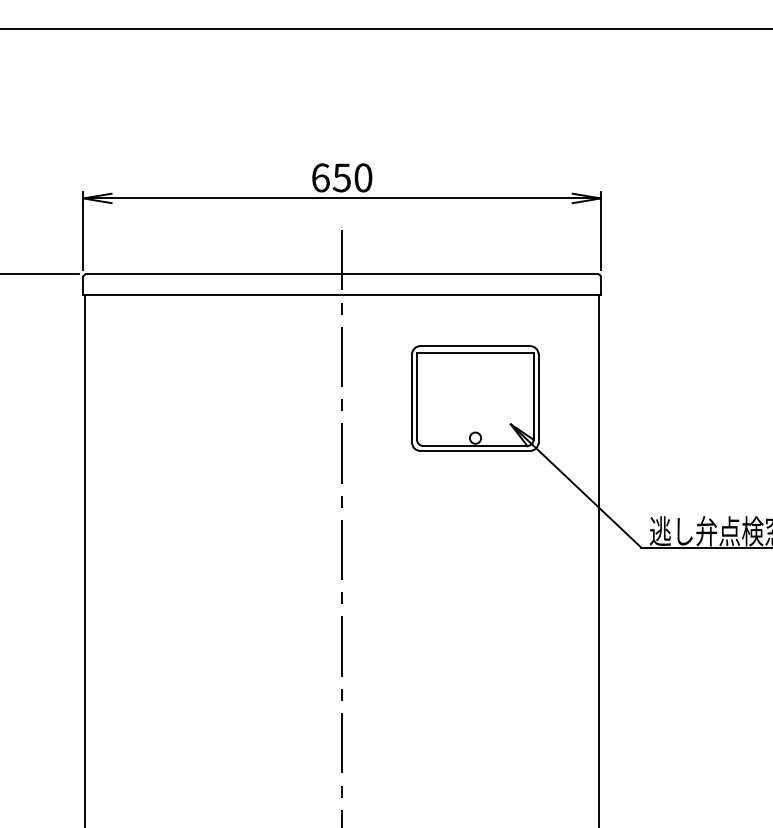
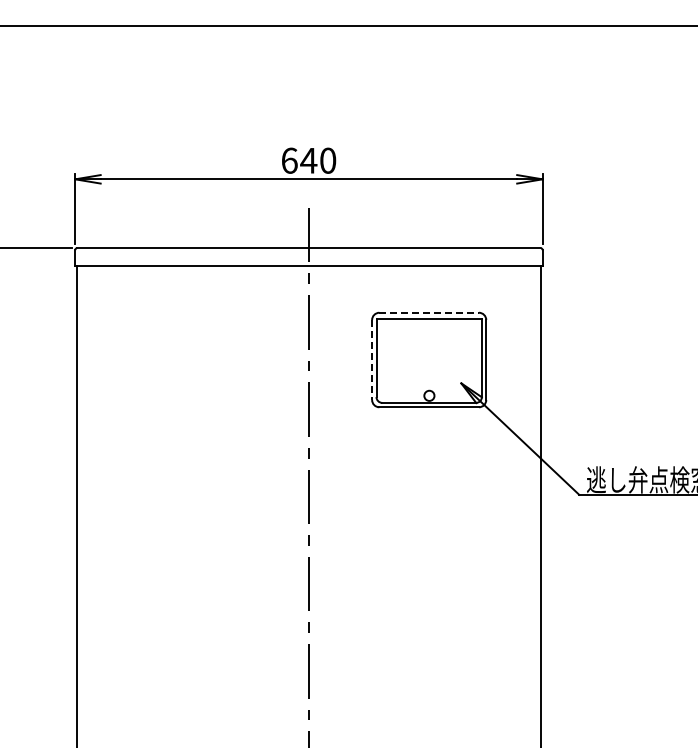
text: (341, 177) -> (308, 160), 650 -> 640
line: (475, 345) -> (429, 312), solid -> dashed
line: (412, 399) -> (372, 360), solid -> dashed

